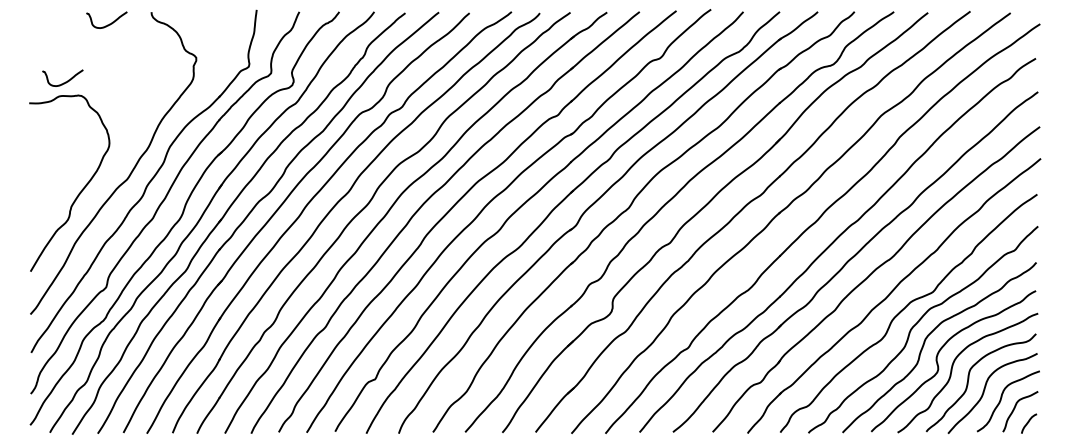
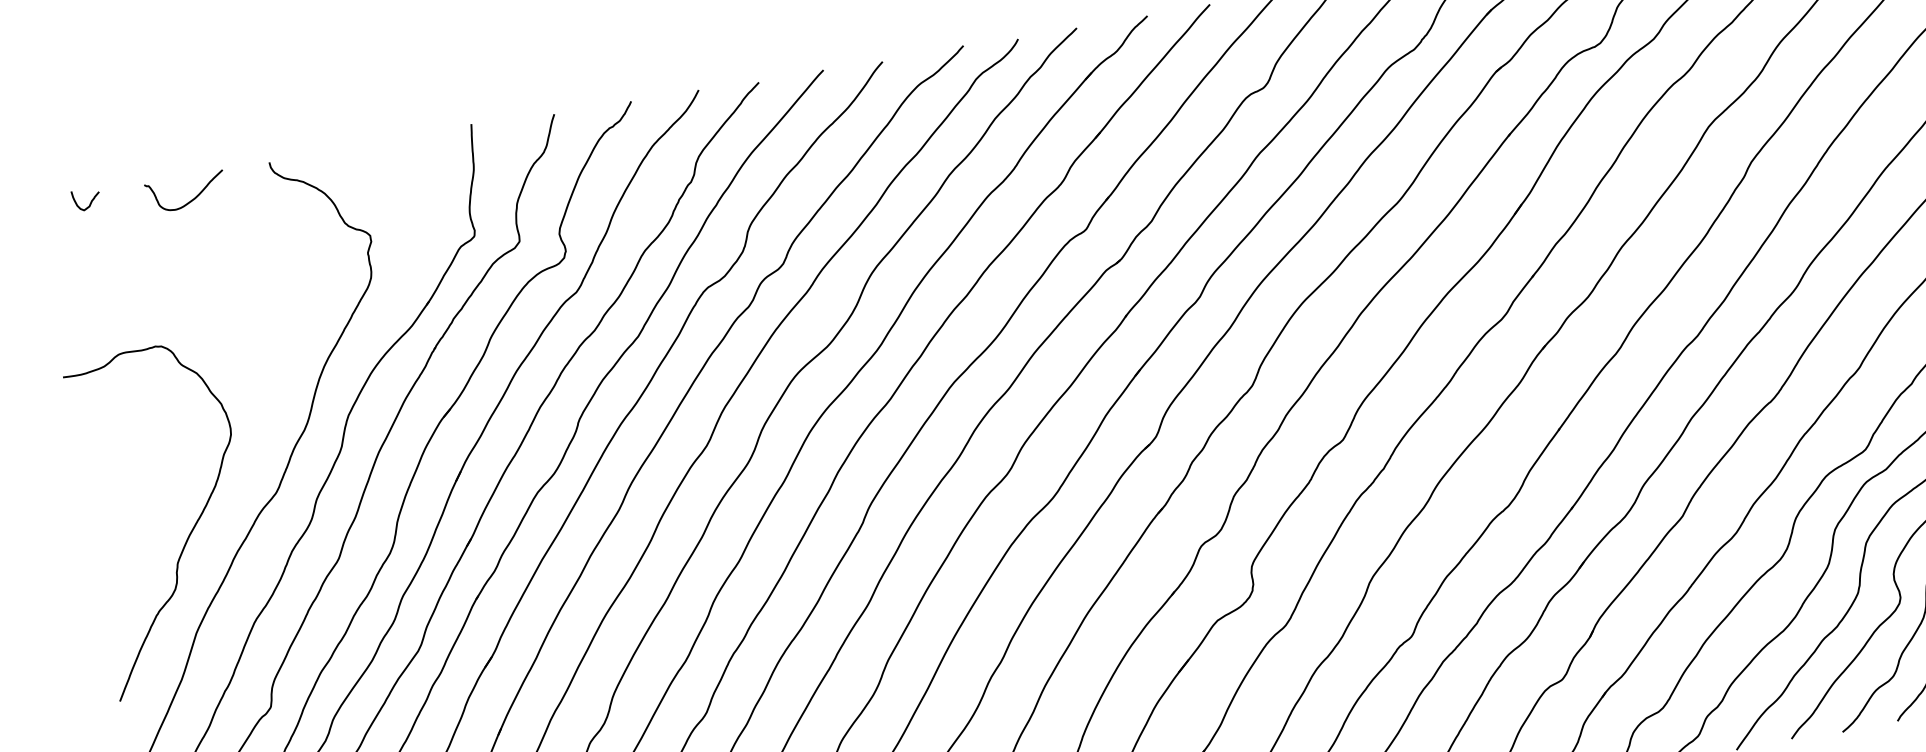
curve: (57, 16) -> (89, 201), added
curve: (65, 81) -> (125, 323), removed

